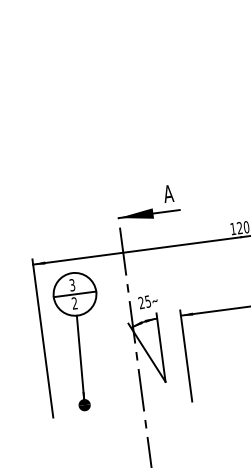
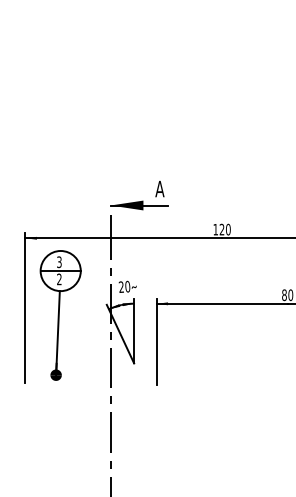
text: (147, 301) -> (127, 286), 25 -> 20

